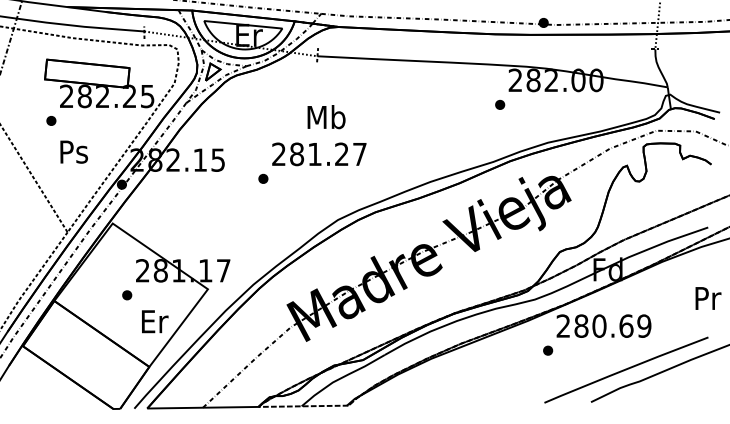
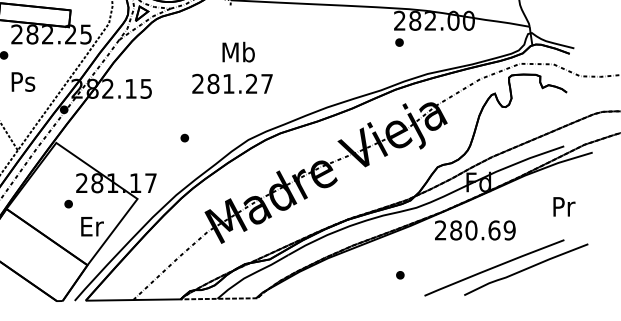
part: (500, 104) -> (399, 42), moved
part: (263, 178) -> (184, 137), moved
part: (548, 350) -> (400, 275), moved

